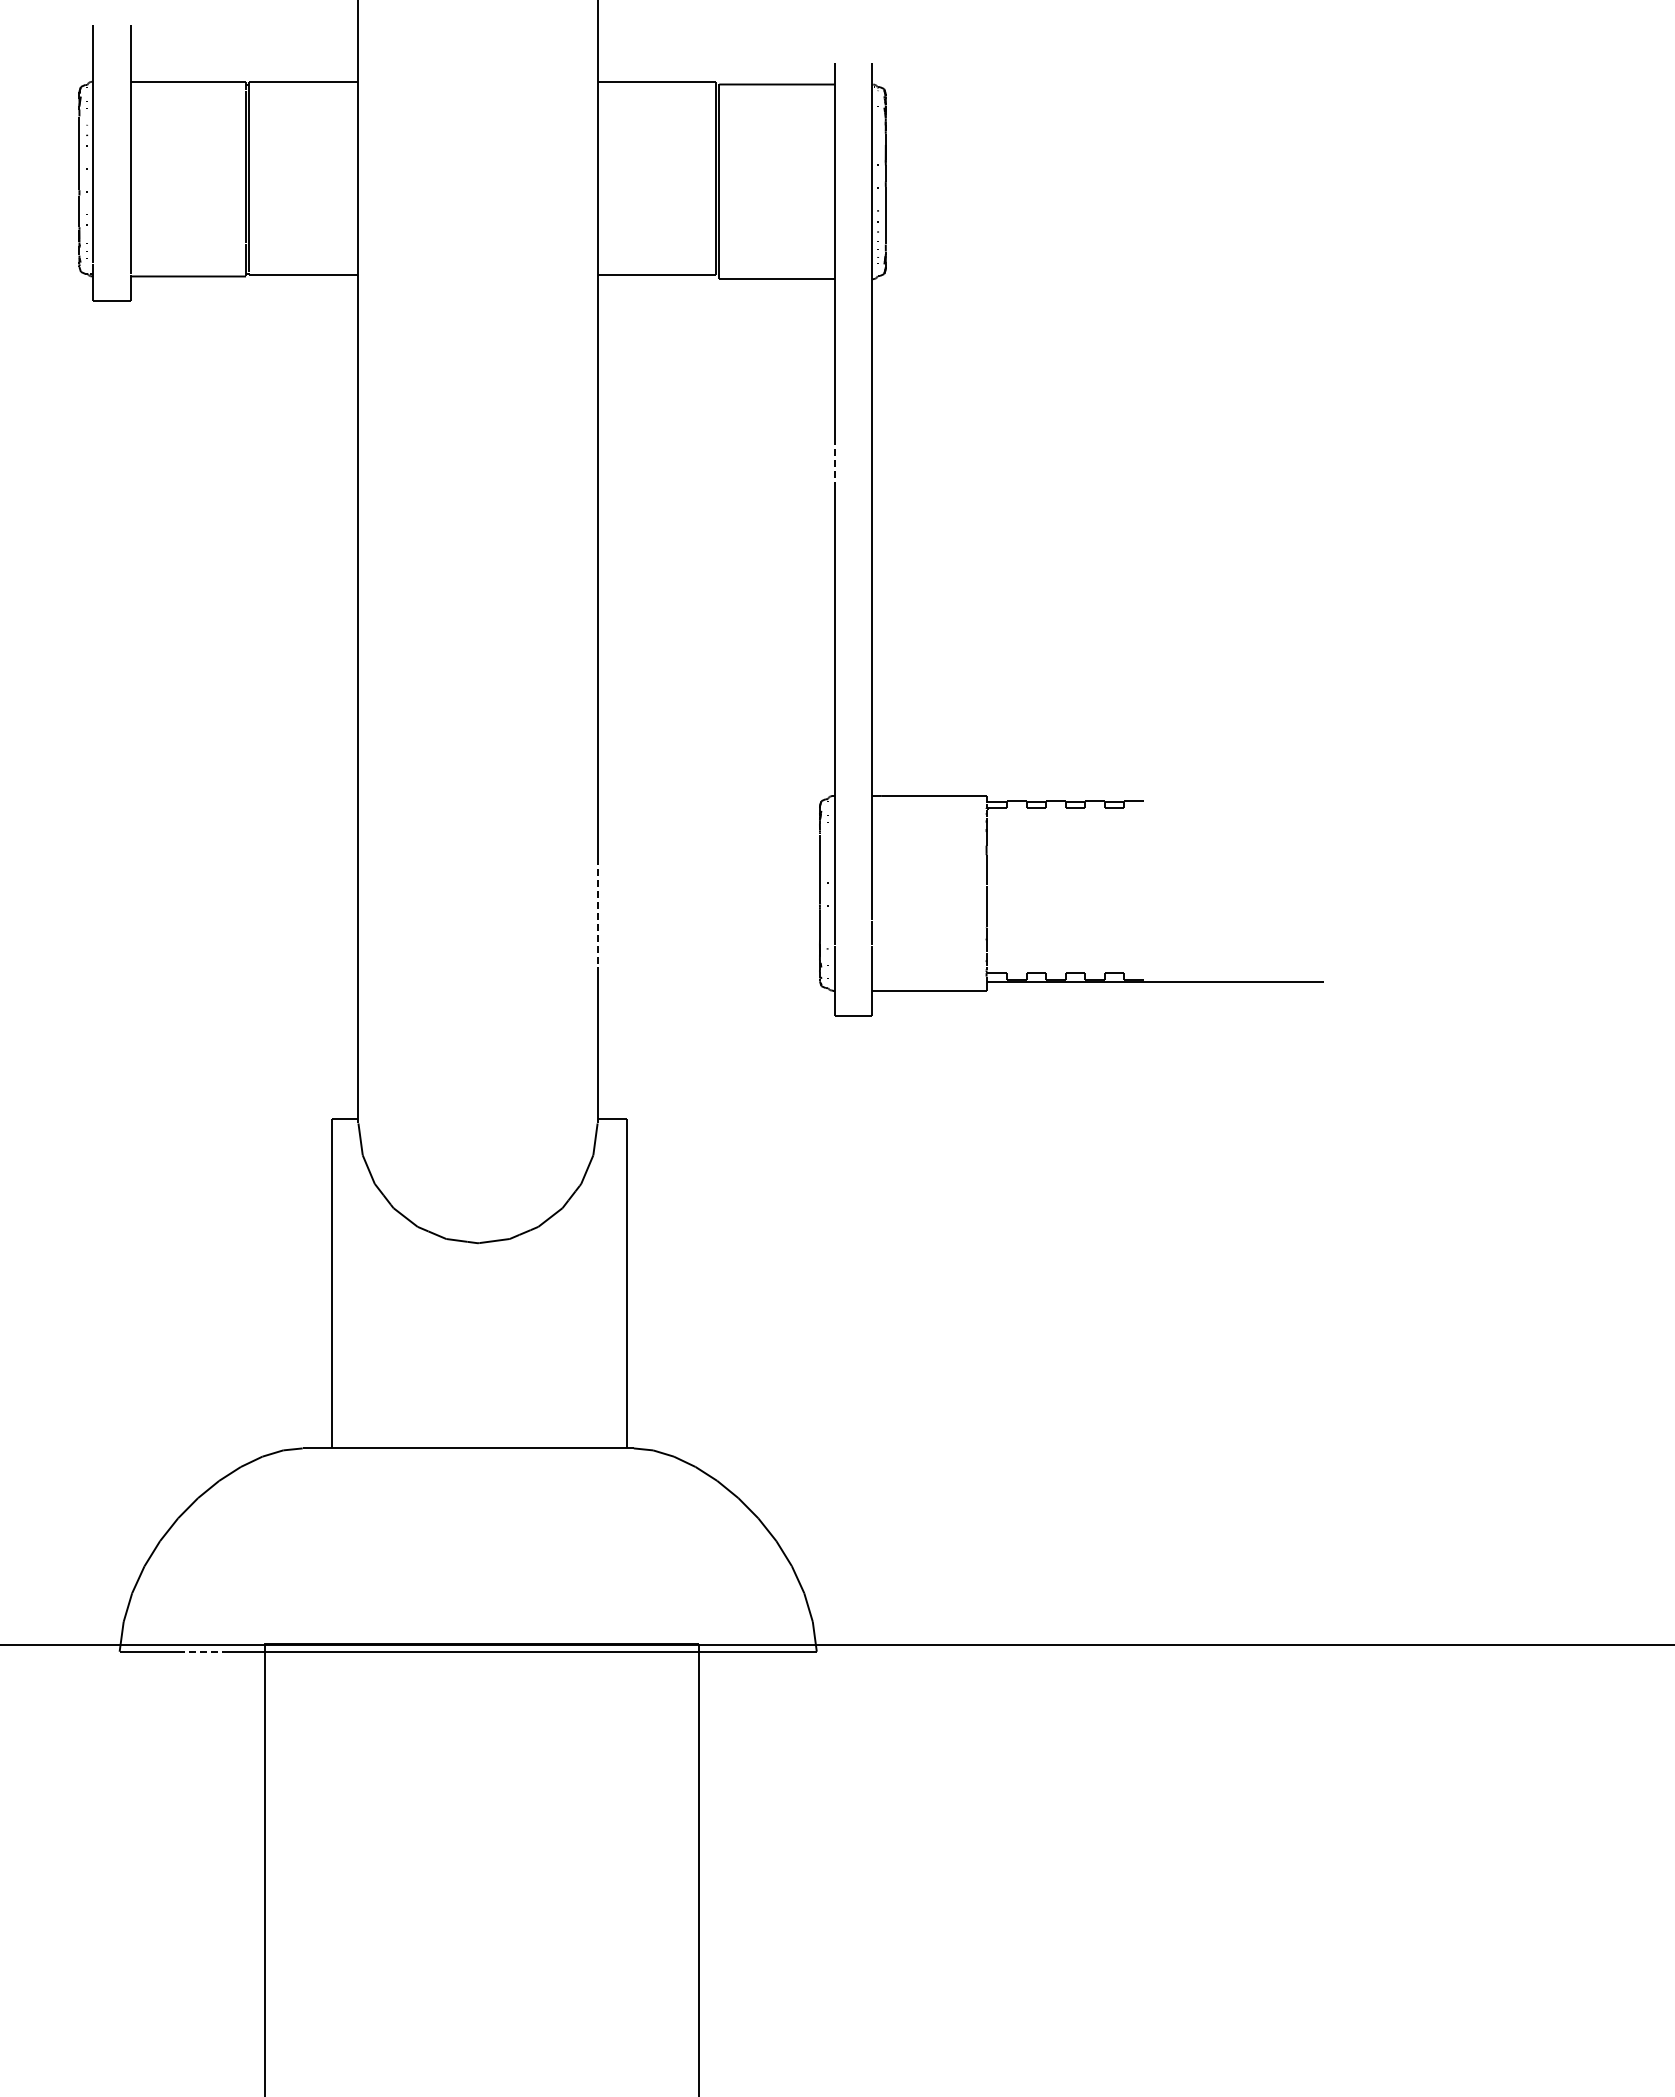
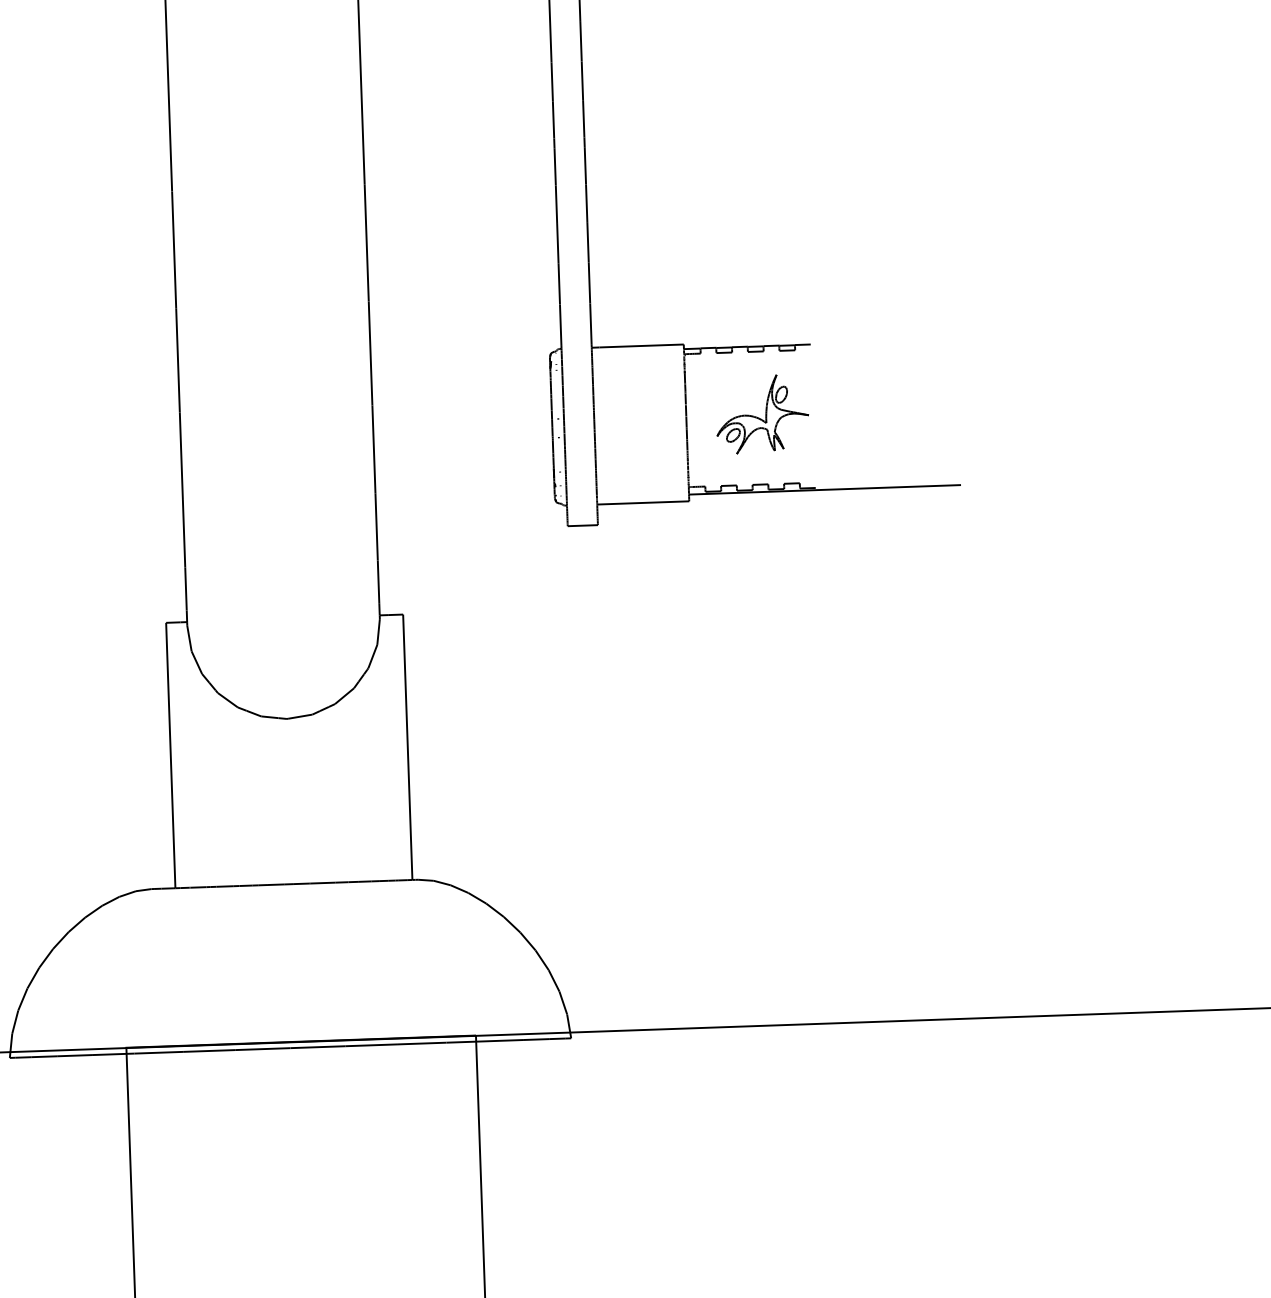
line: (834, 464) -> (552, 81), dashed -> solid
part: (1080, 885) -> (761, 413), added
line: (597, 913) -> (373, 450), dashed -> solid
line: (200, 1651) -> (74, 1055), dashed -> solid

